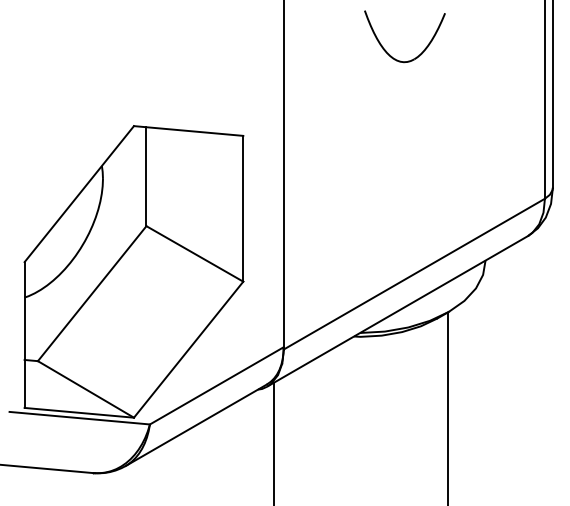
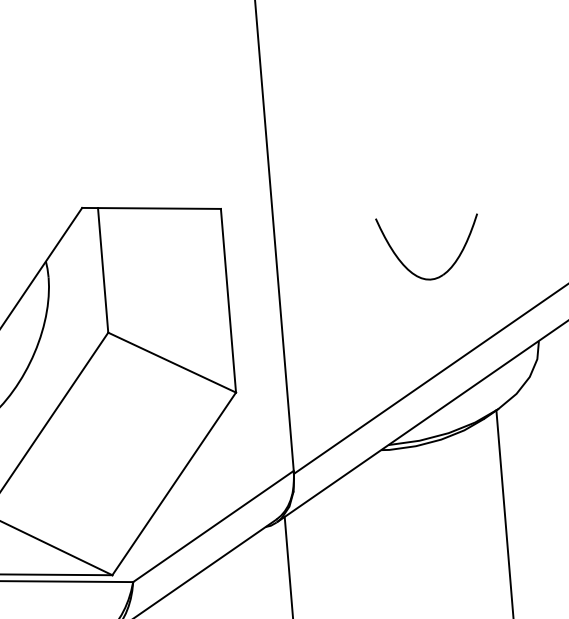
part: (386, 50) -> (407, 266), moved

